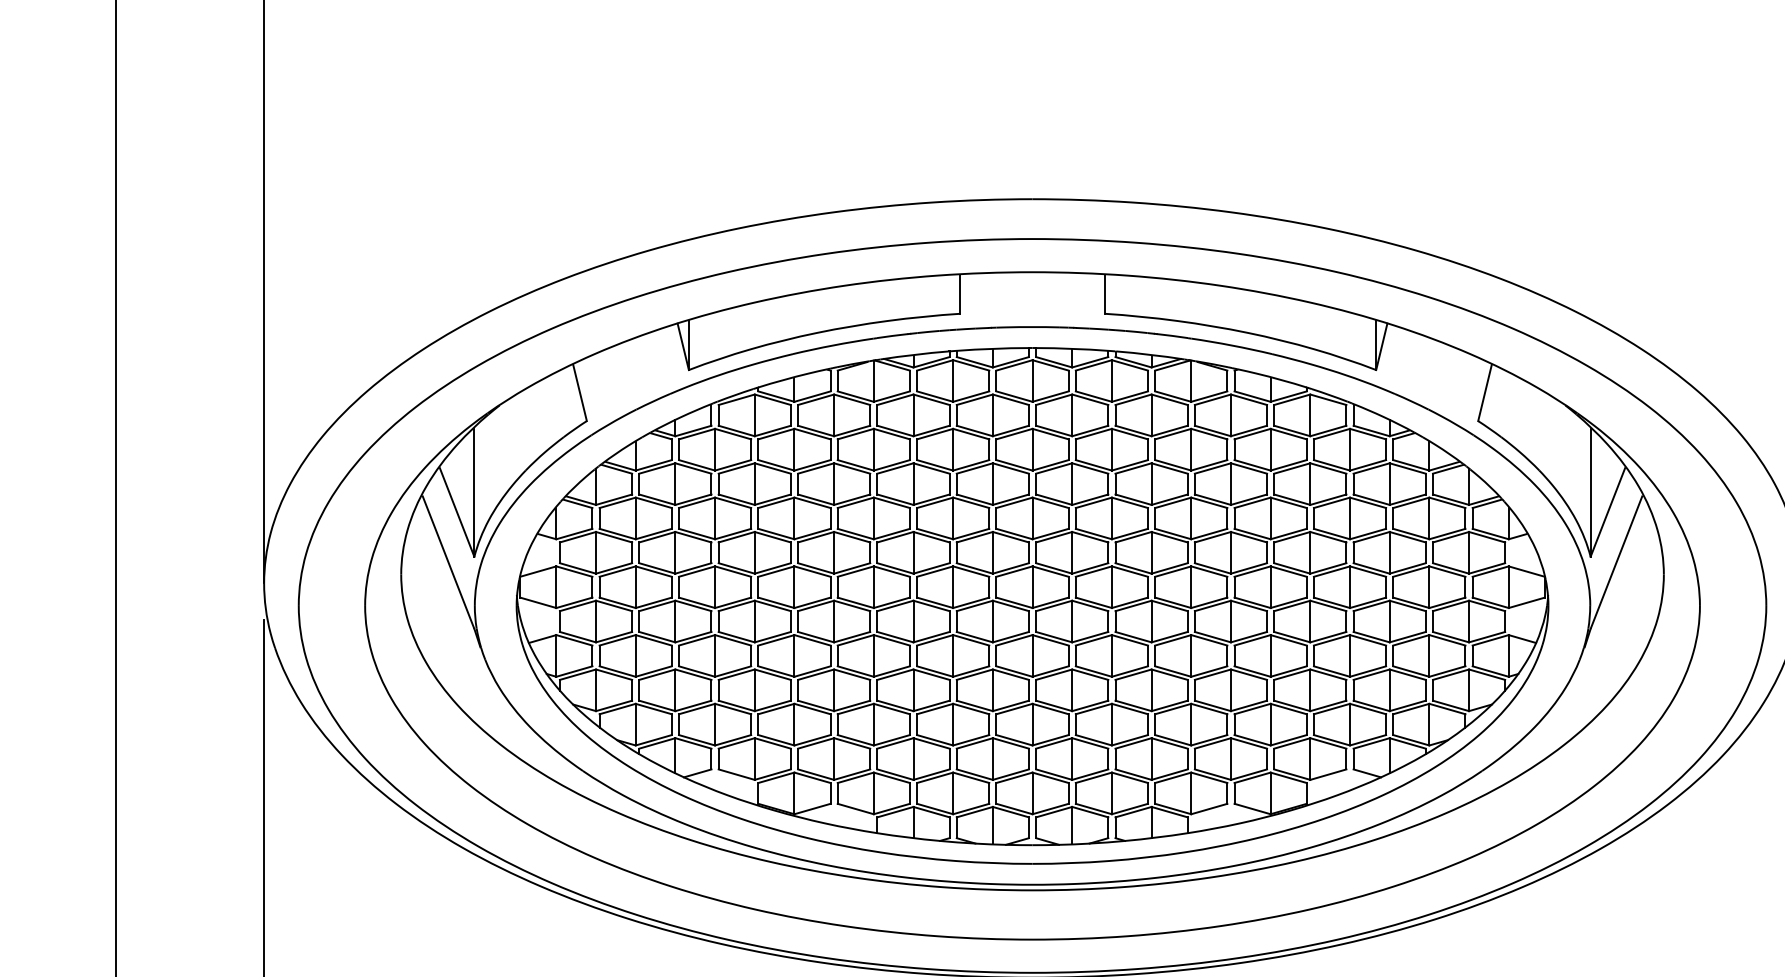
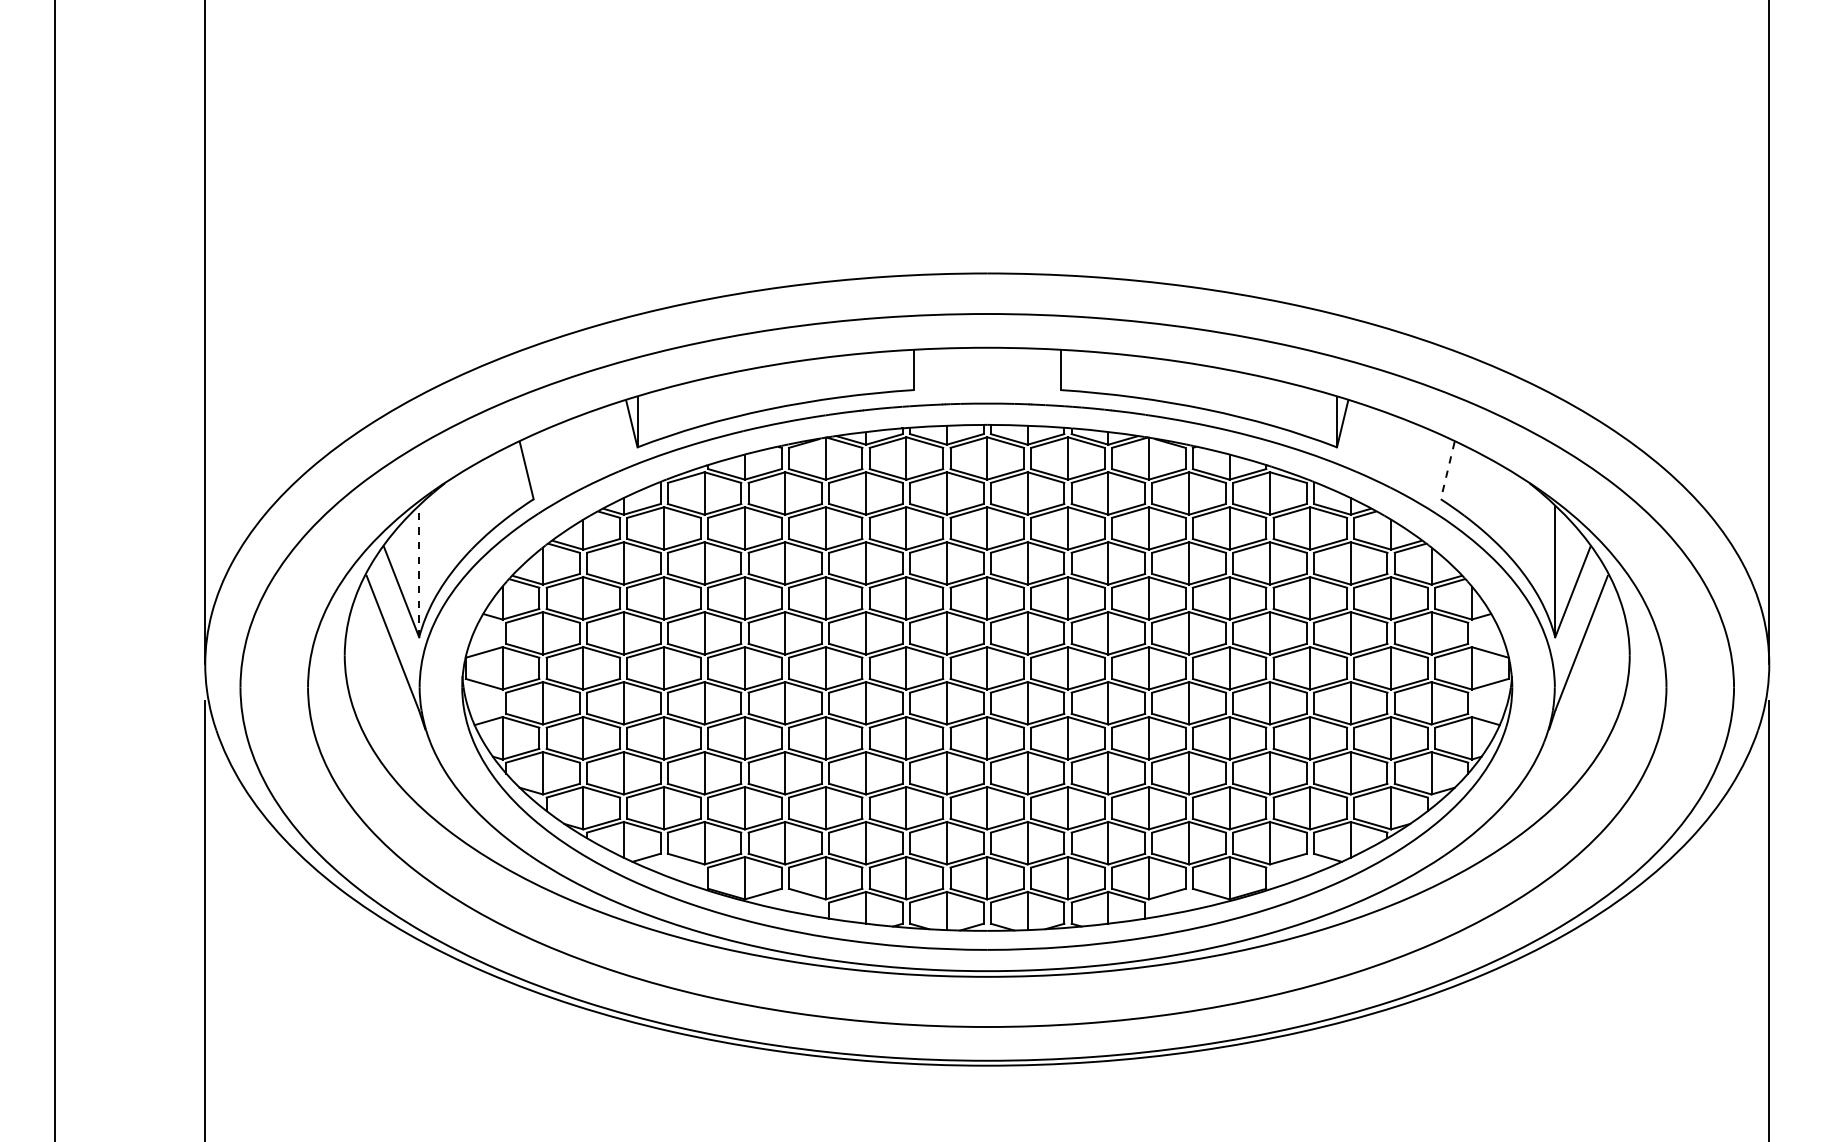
line: (1484, 393) -> (1447, 471), solid -> dashed
line: (474, 492) -> (419, 571), solid -> dashed

